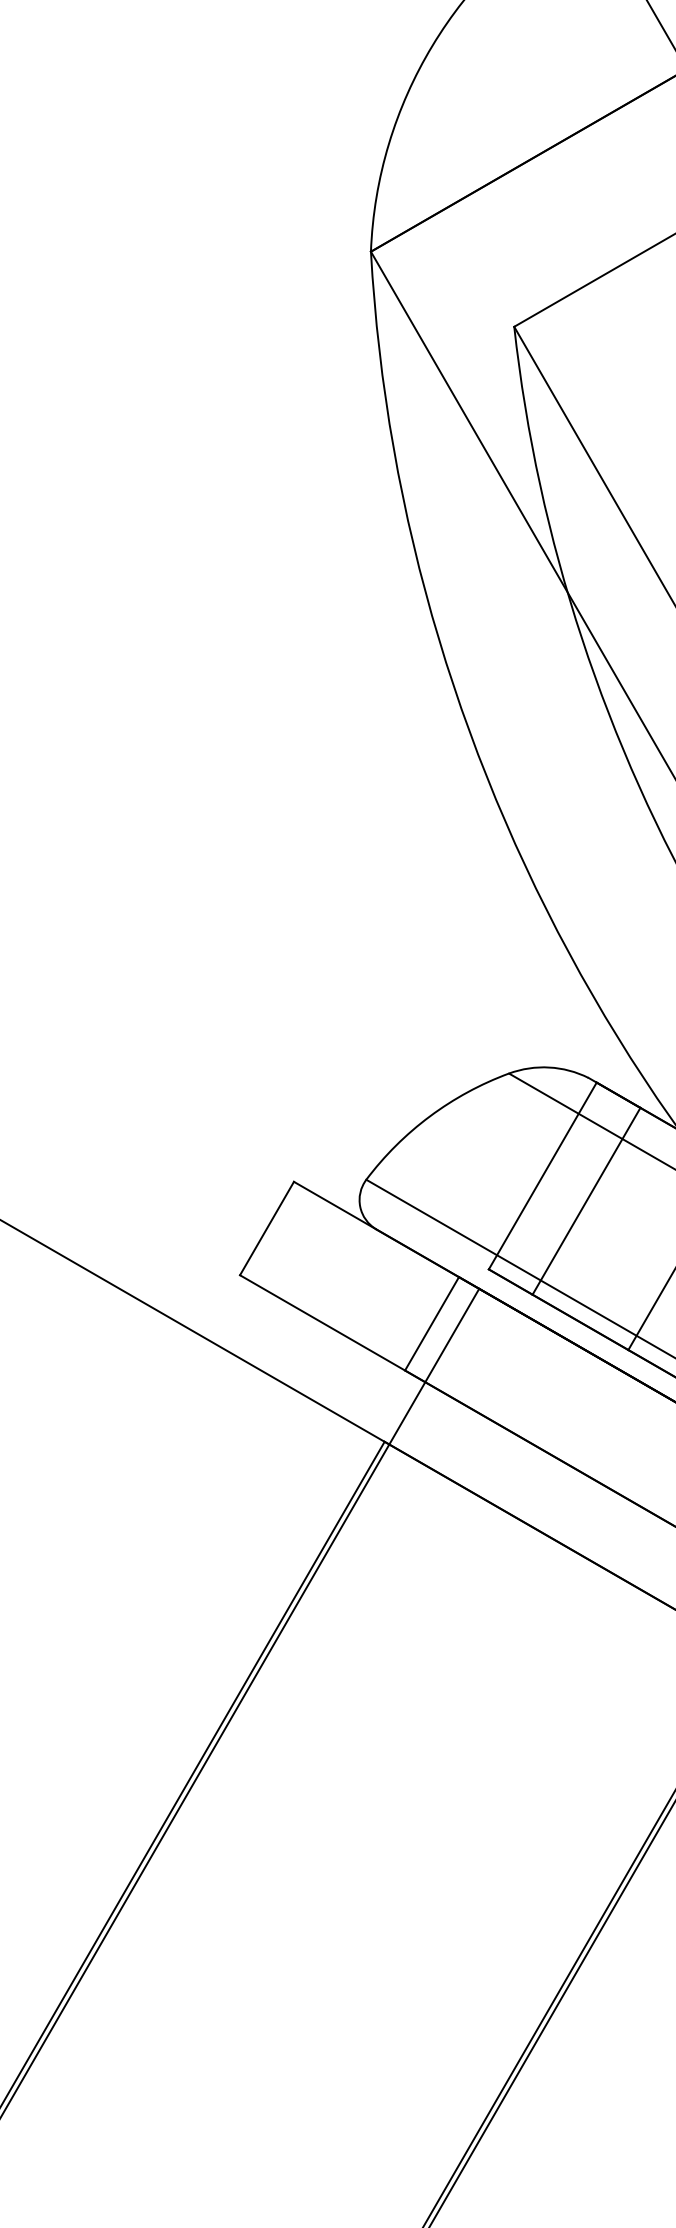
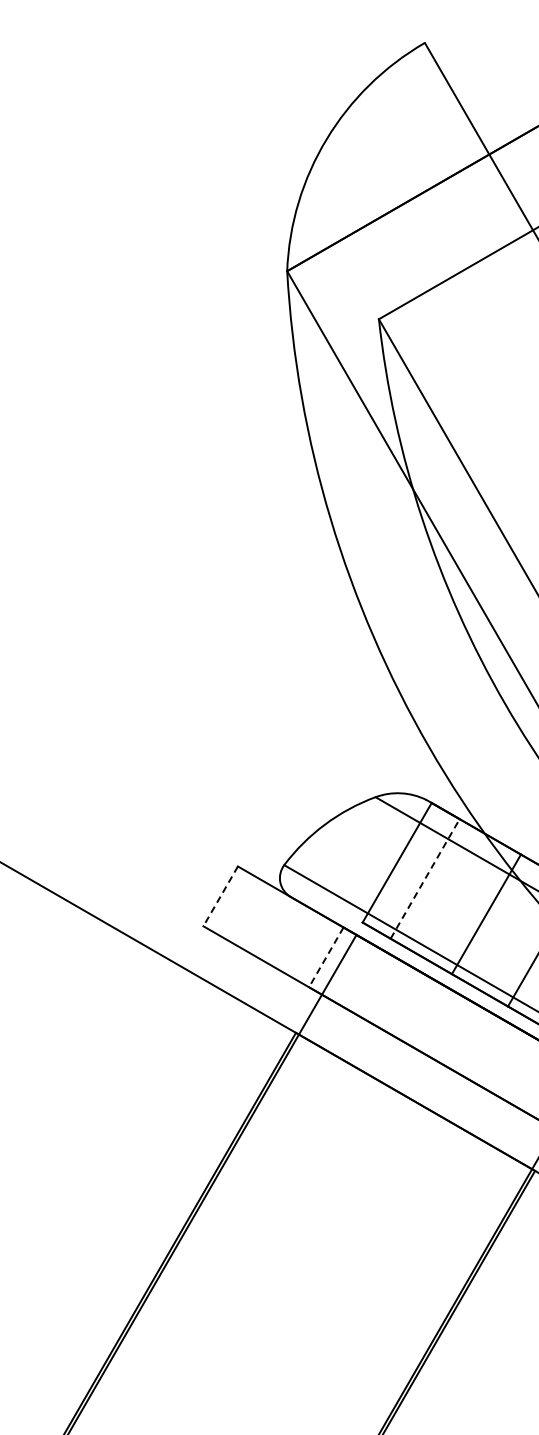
line: (587, 1200) -> (425, 878), solid -> dashed
line: (266, 1228) -> (220, 896), solid -> dashed
line: (432, 1324) -> (326, 957), solid -> dashed

